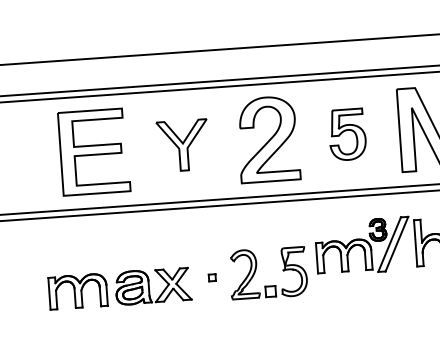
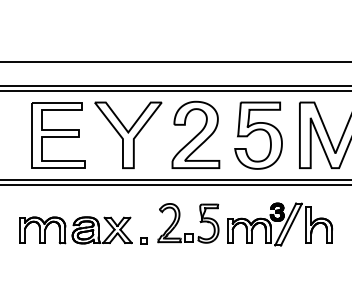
part: (347, 134) -> (258, 135), size x1.67
part: (183, 144) -> (128, 134), size x1.67
part: (256, 270) -> (179, 220), moved
part: (119, 288) -> (75, 230), moved

